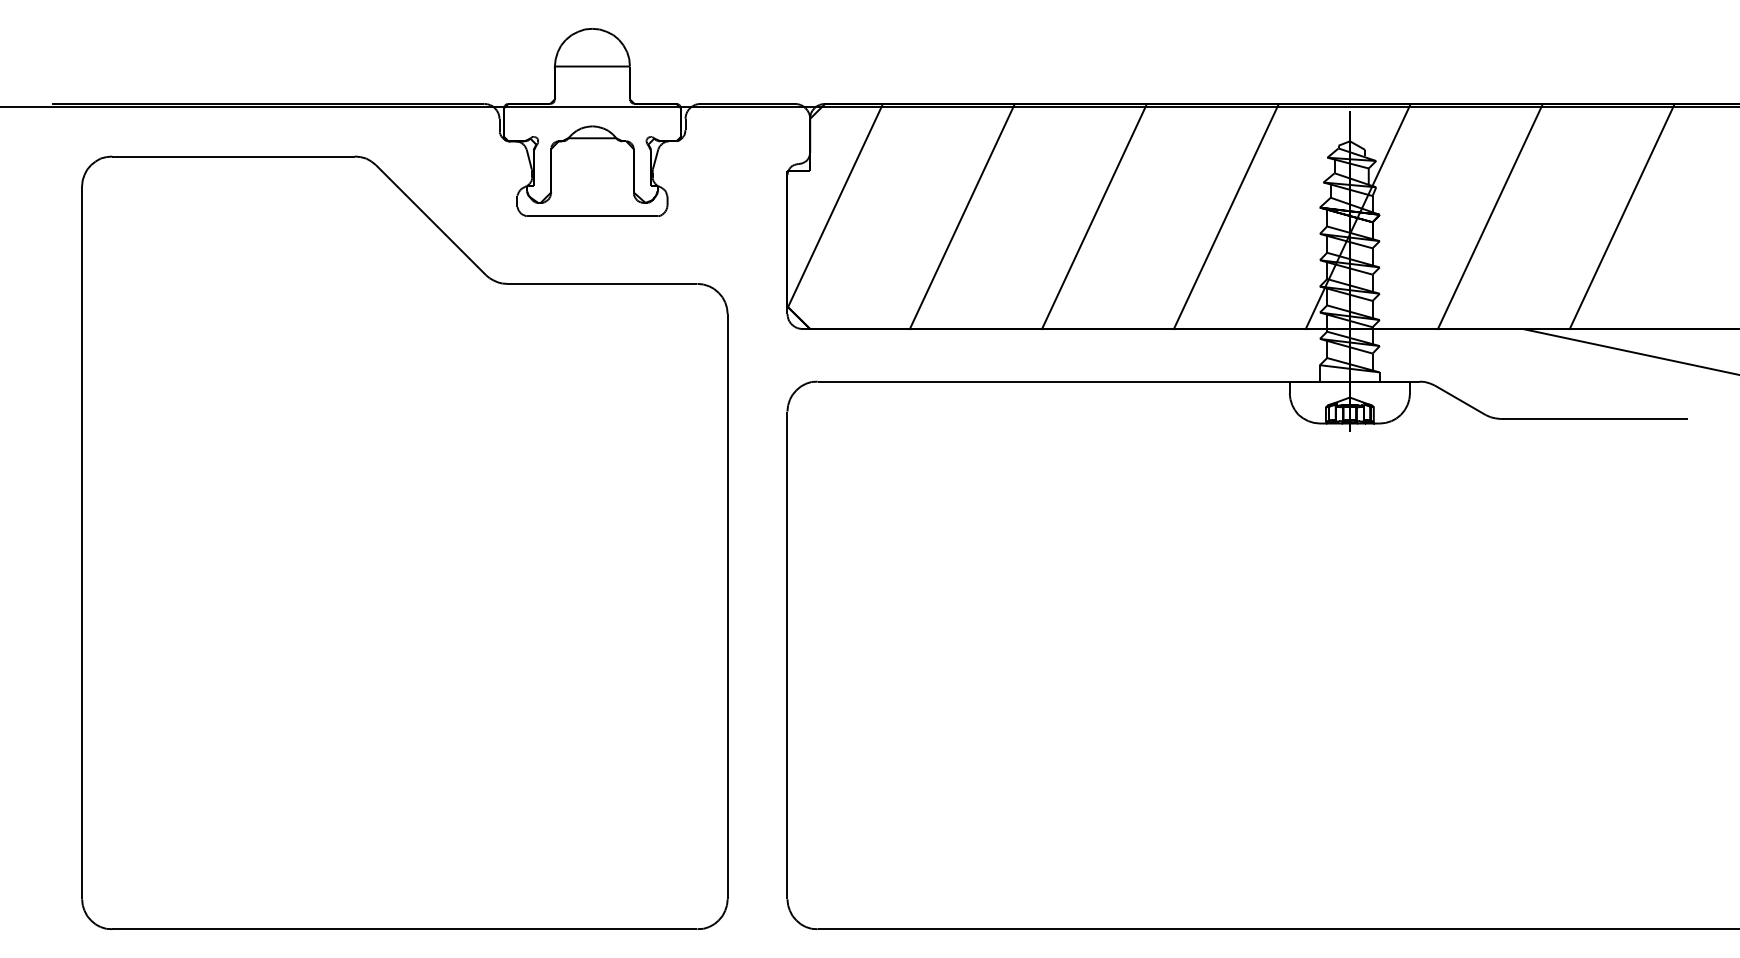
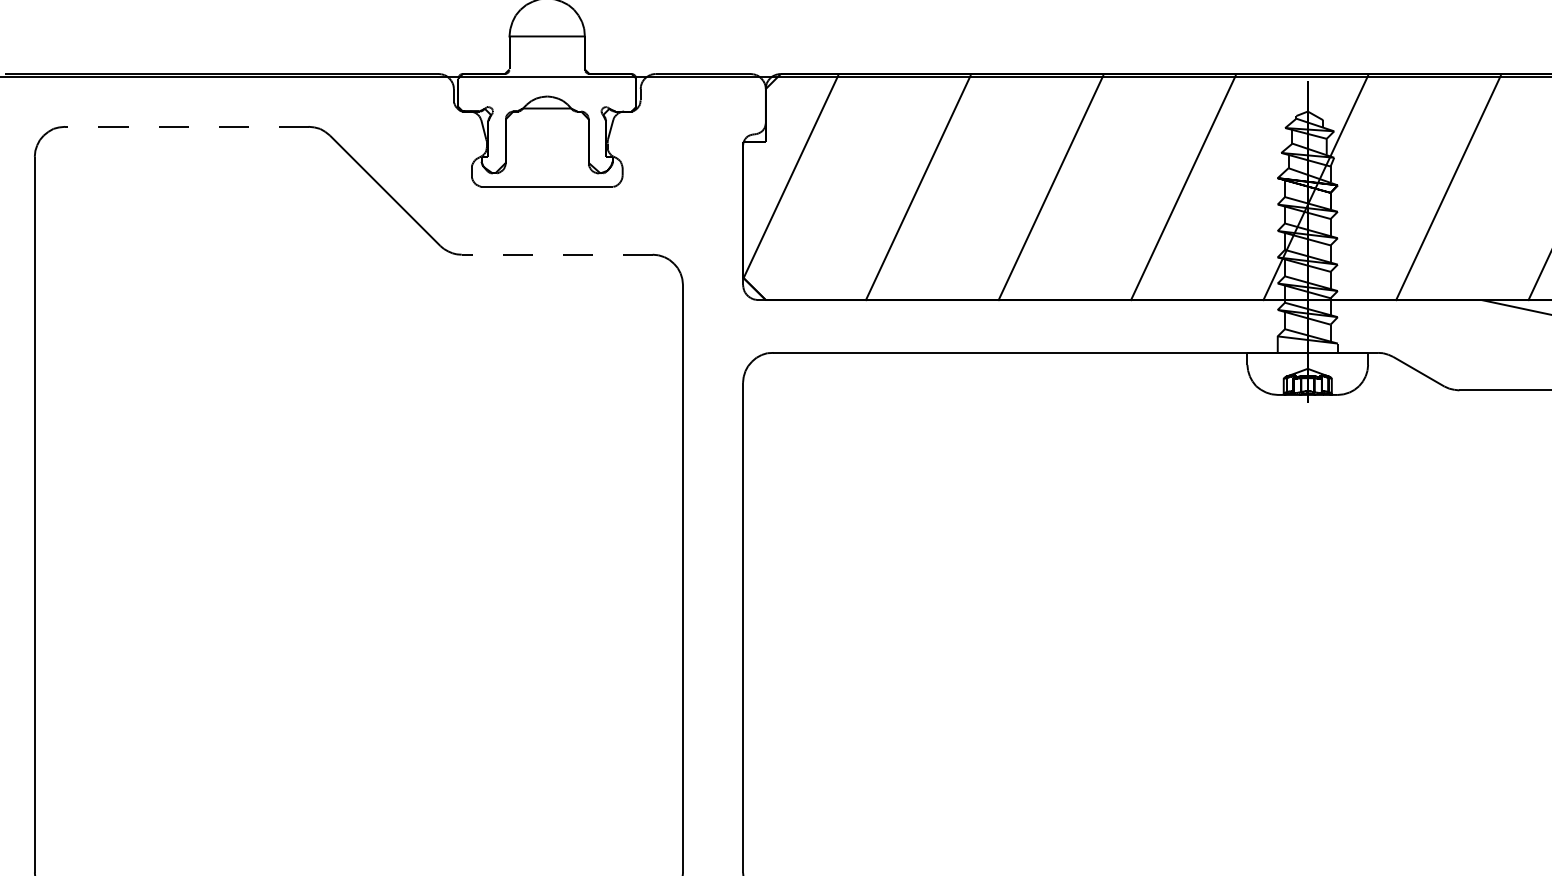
line: (233, 156) -> (186, 126), solid -> dashed
line: (601, 283) -> (556, 254), solid -> dashed

